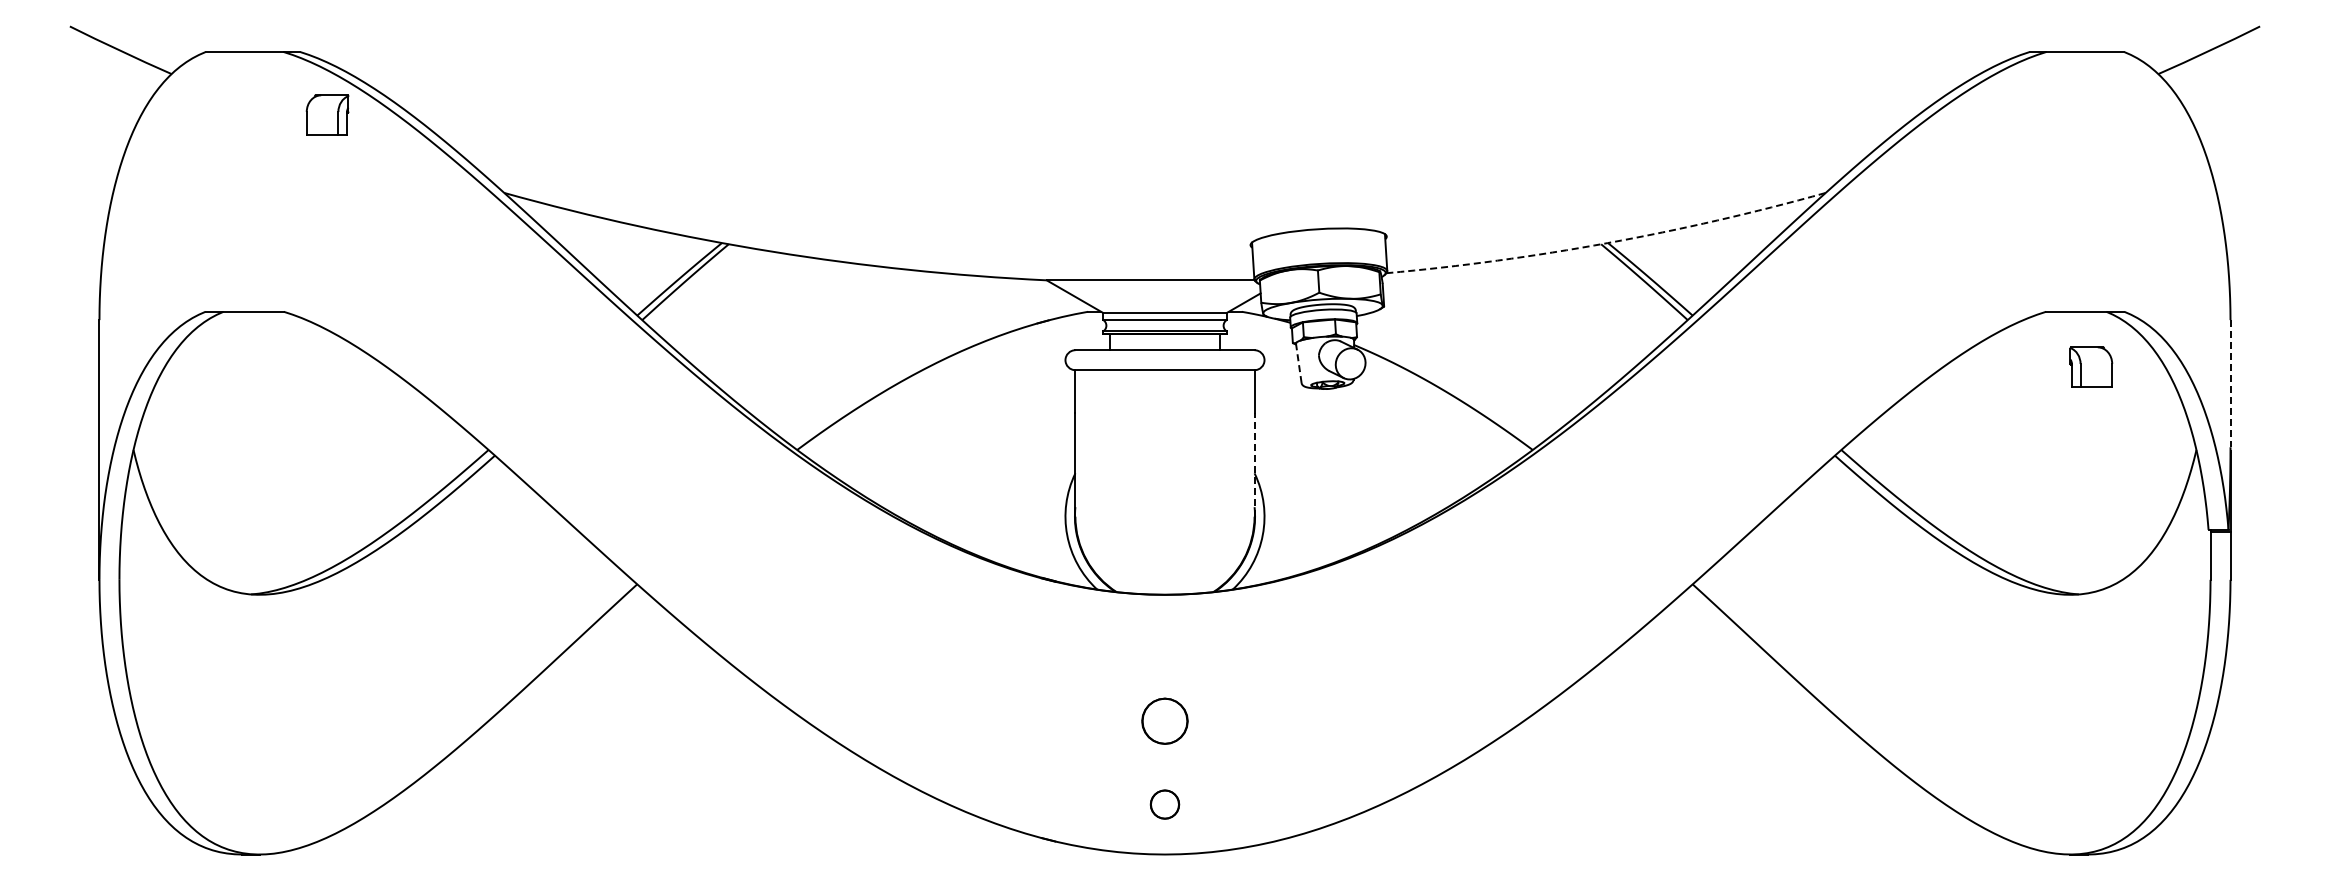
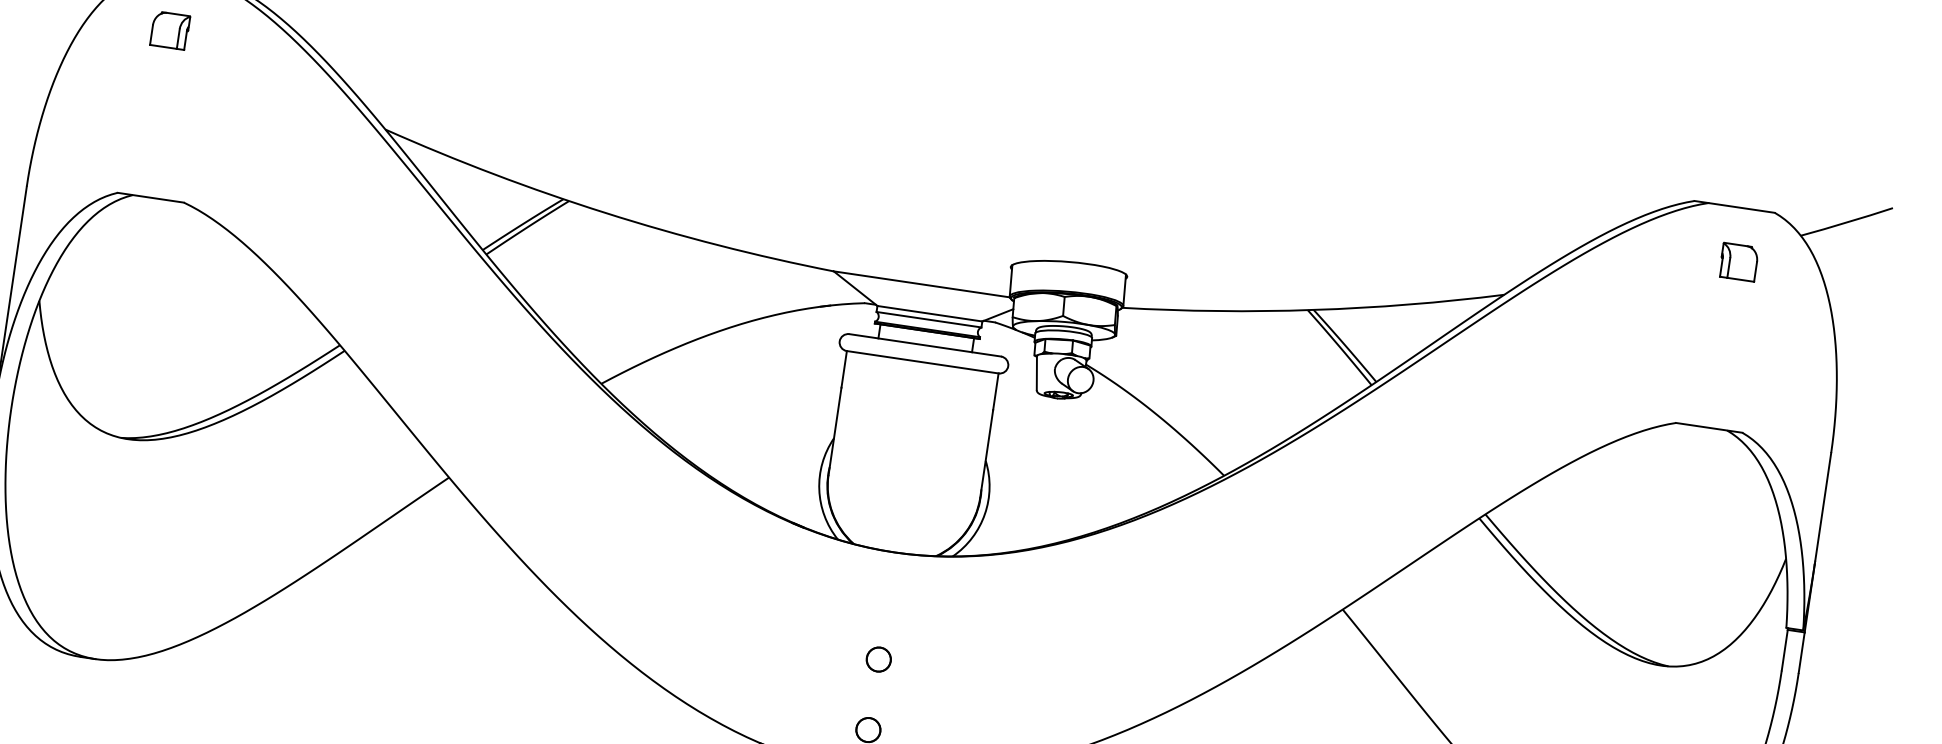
part: (327, 114) -> (170, 29), moved
arc: (1607, 243) -> (1313, 310), dashed -> solid
line: (1298, 363) -> (1036, 373), dashed -> solid
part: (2091, 366) -> (1739, 261), moved
line: (2230, 383) -> (1823, 506), dashed -> solid
line: (1254, 465) -> (986, 454), dashed -> solid
part: (1164, 721) -> (878, 659), size x0.62

